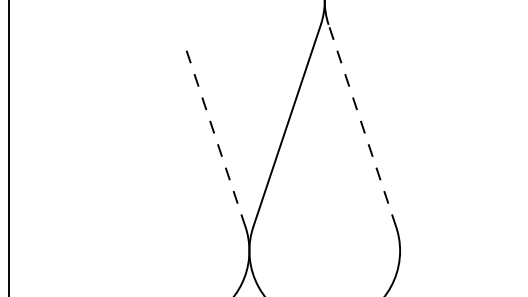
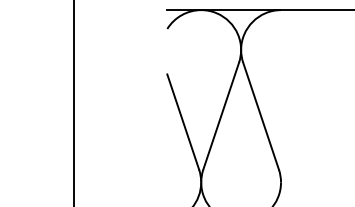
line: (361, 124) -> (260, 115), dashed -> solid
line: (215, 135) -> (183, 121), dashed -> solid

